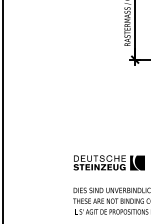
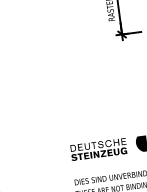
fill: (134, 162) -> (135, 144), removed

